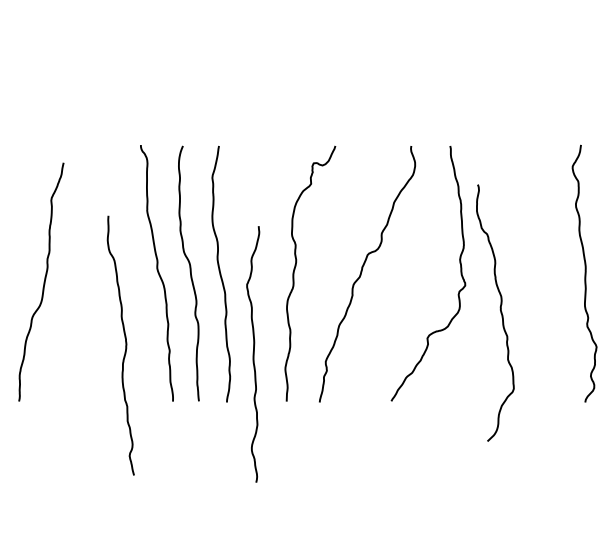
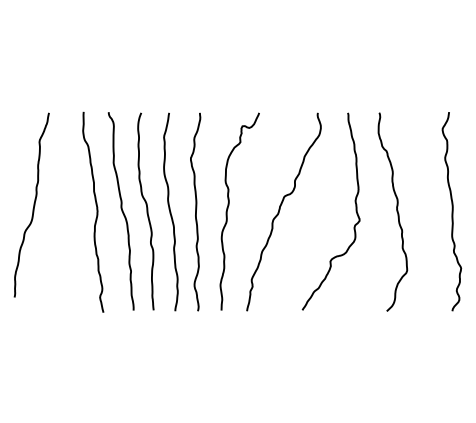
curve: (43, 281) -> (33, 204), moved
curve: (500, 312) -> (396, 211), moved
curve: (125, 344) -> (96, 211), moved
curve: (253, 353) -> (195, 211), moved

